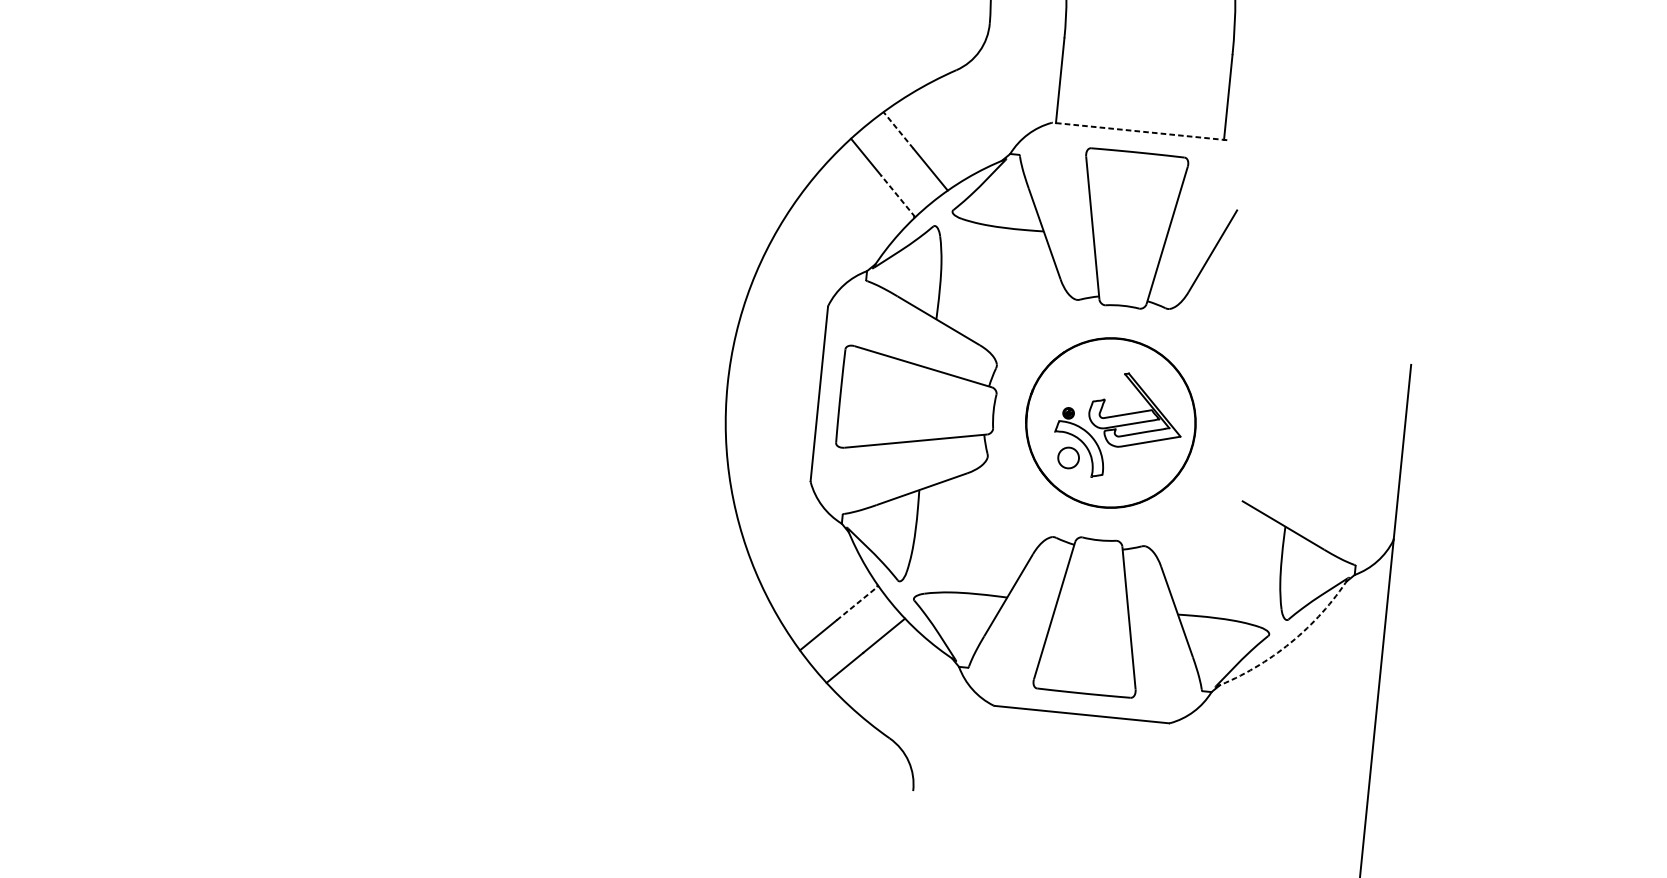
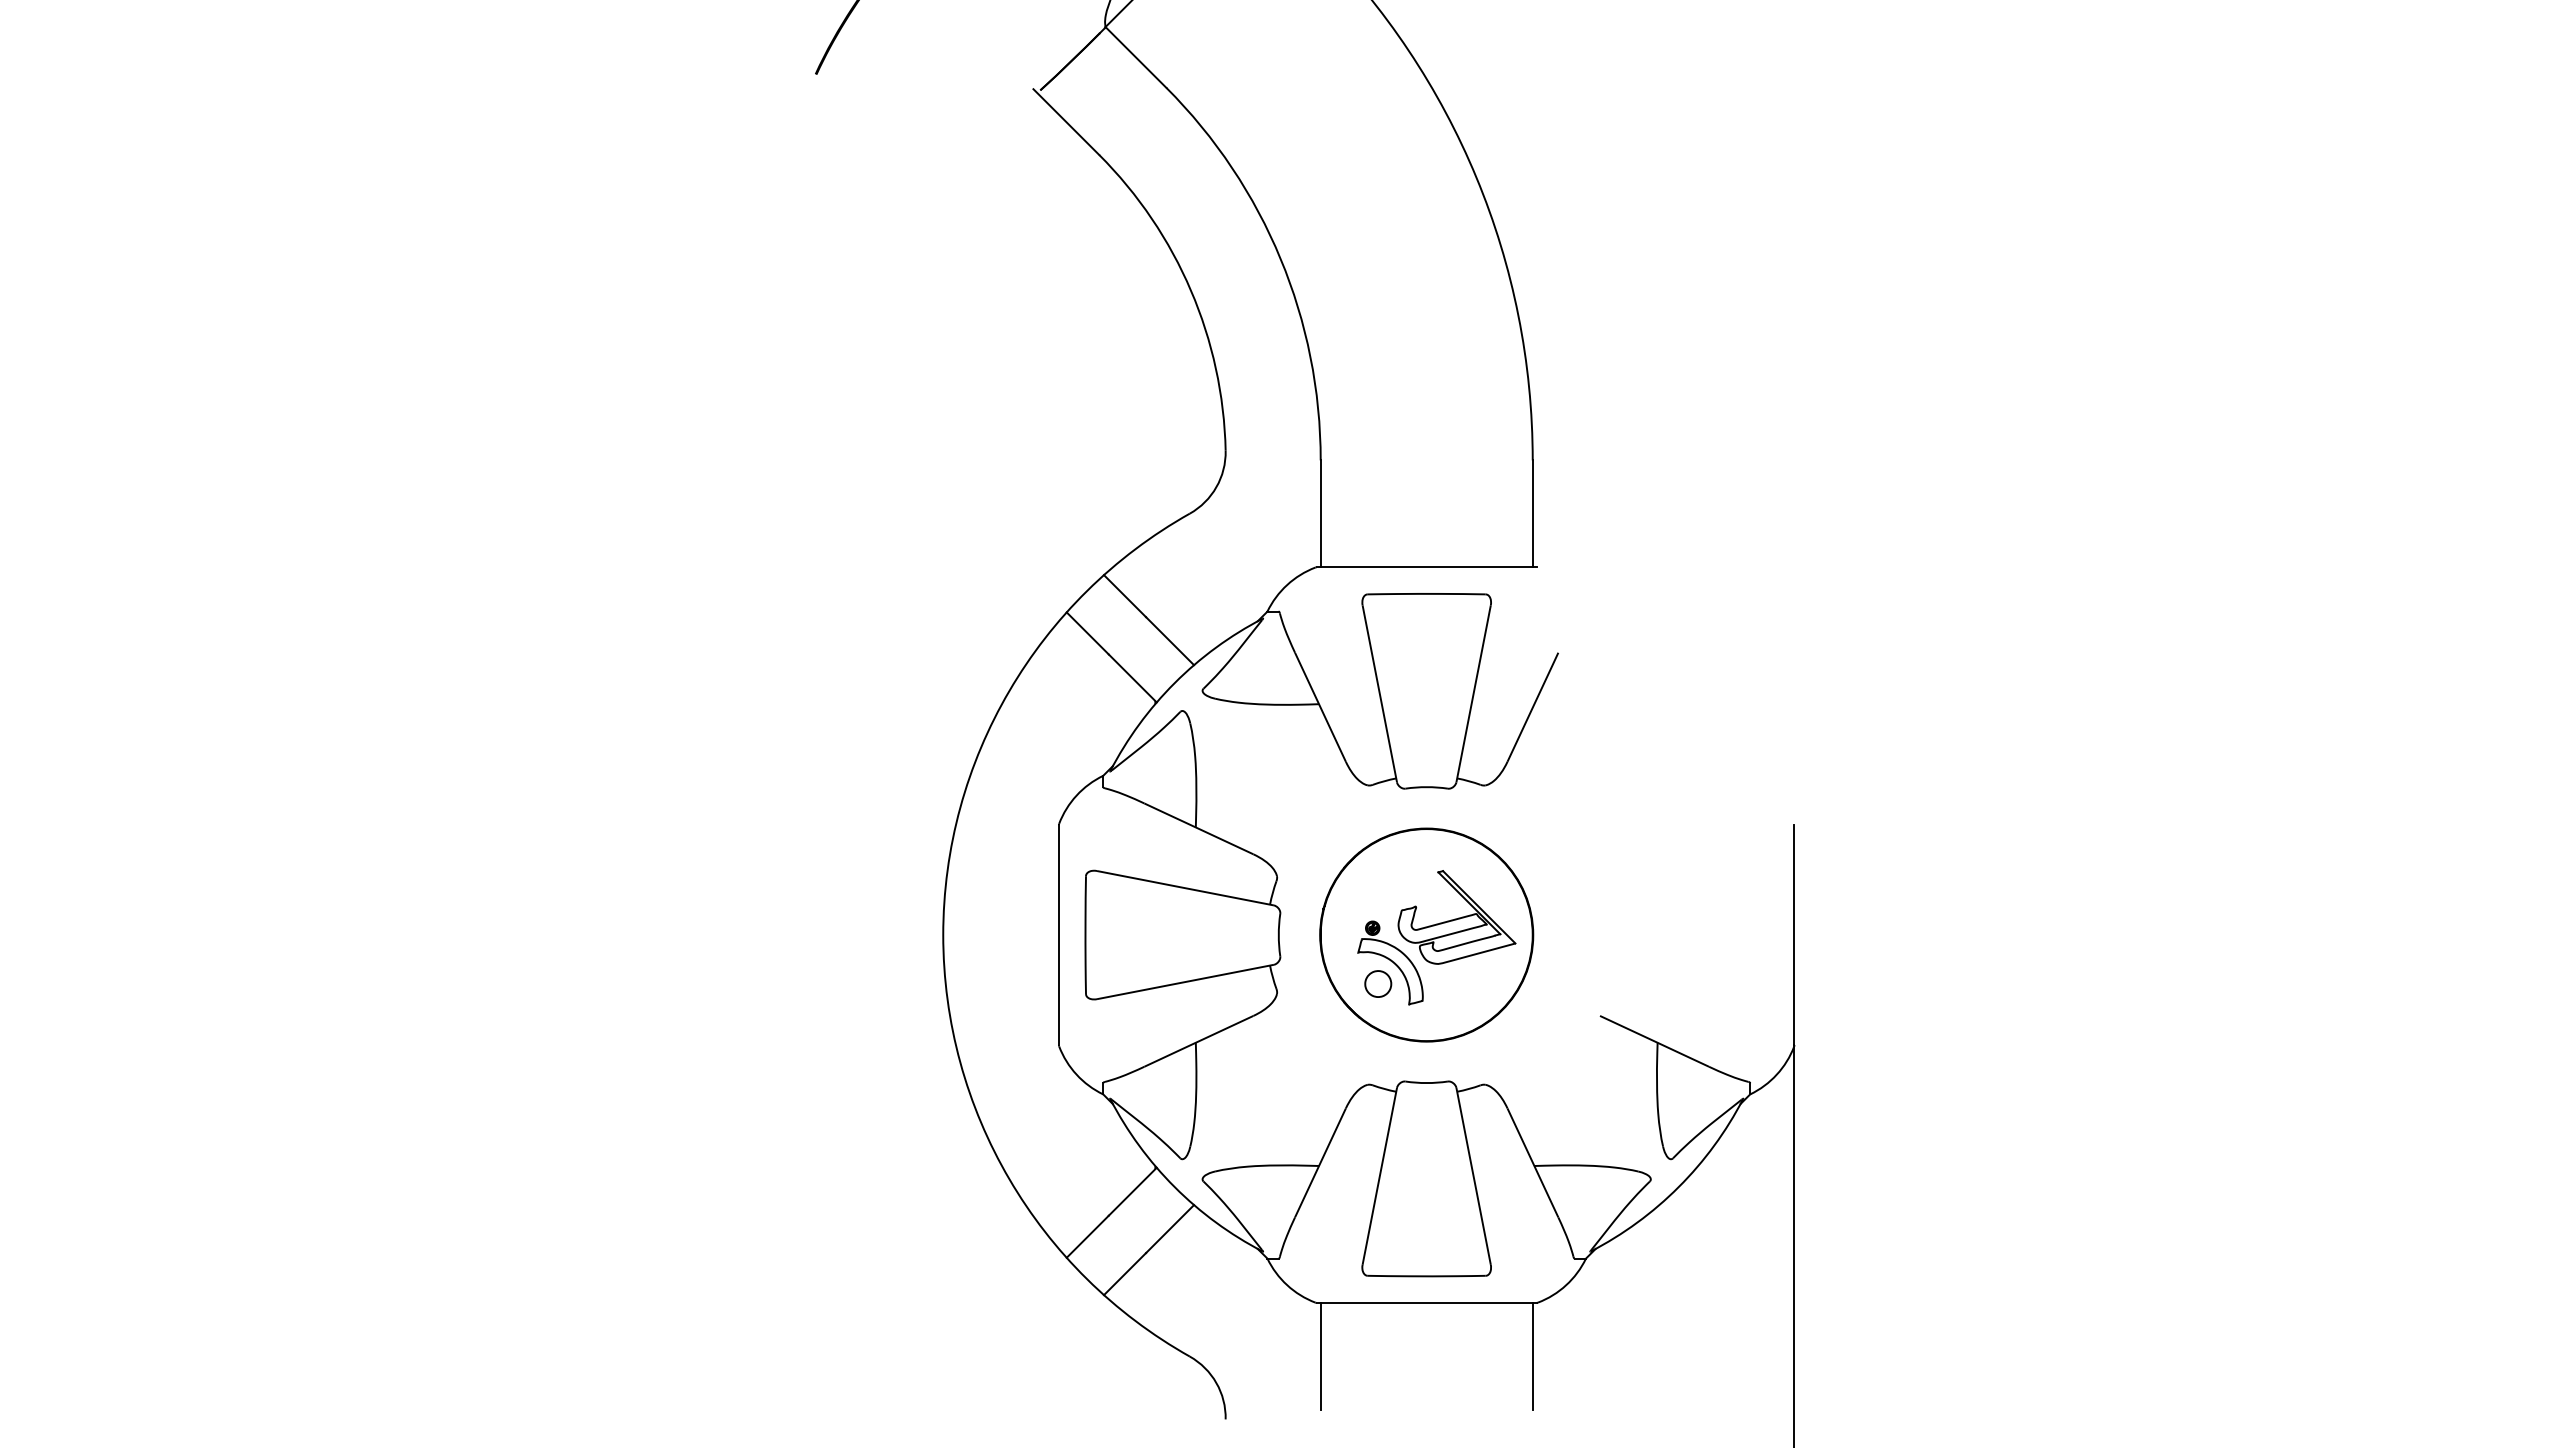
line: (898, 130) -> (1125, 596), dashed -> solid
line: (1139, 131) -> (1426, 567), dashed -> solid
line: (897, 196) -> (1132, 678), dashed -> solid
line: (857, 603) -> (1132, 1191), dashed -> solid
arc: (1290, 643) -> (1678, 1187), dashed -> solid
line: (993, 747) -> (1320, 1355), added
line: (1161, 764) -> (1532, 1355), added

